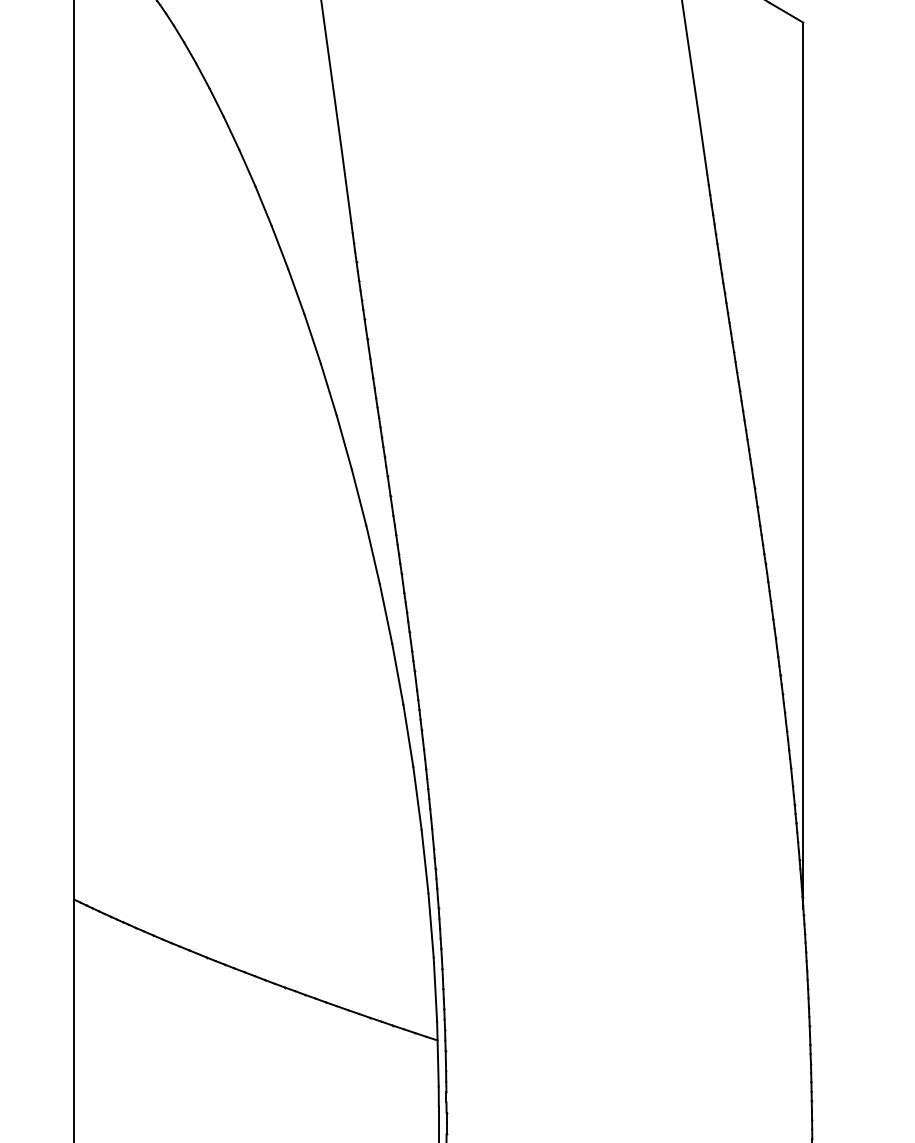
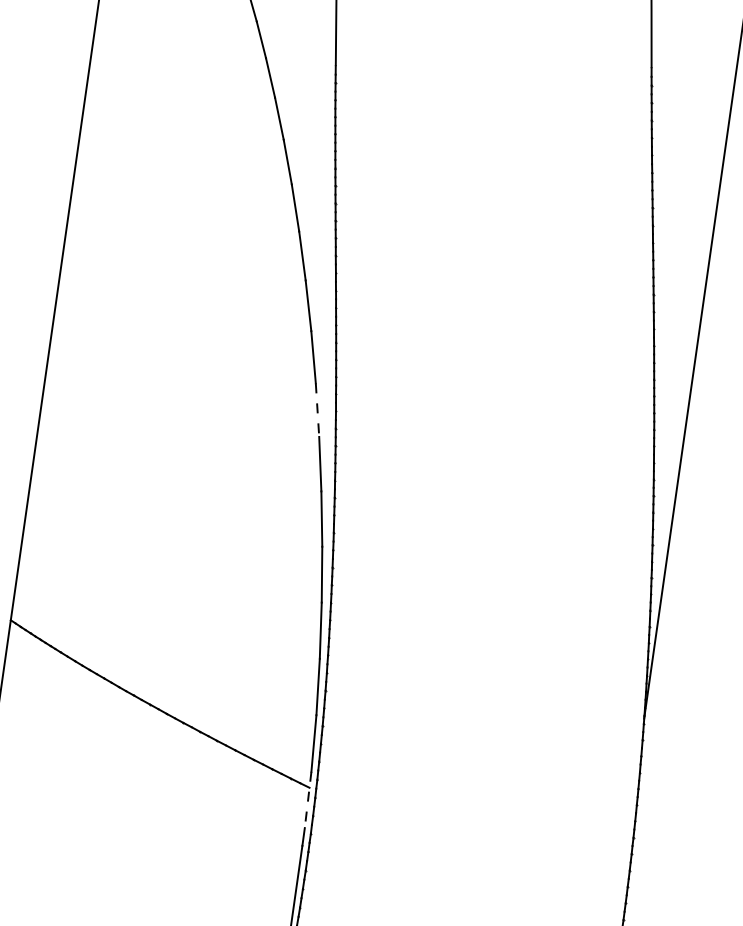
line: (386, 613) -> (317, 409), solid -> dashed
line: (437, 1054) -> (307, 800), solid -> dashed

